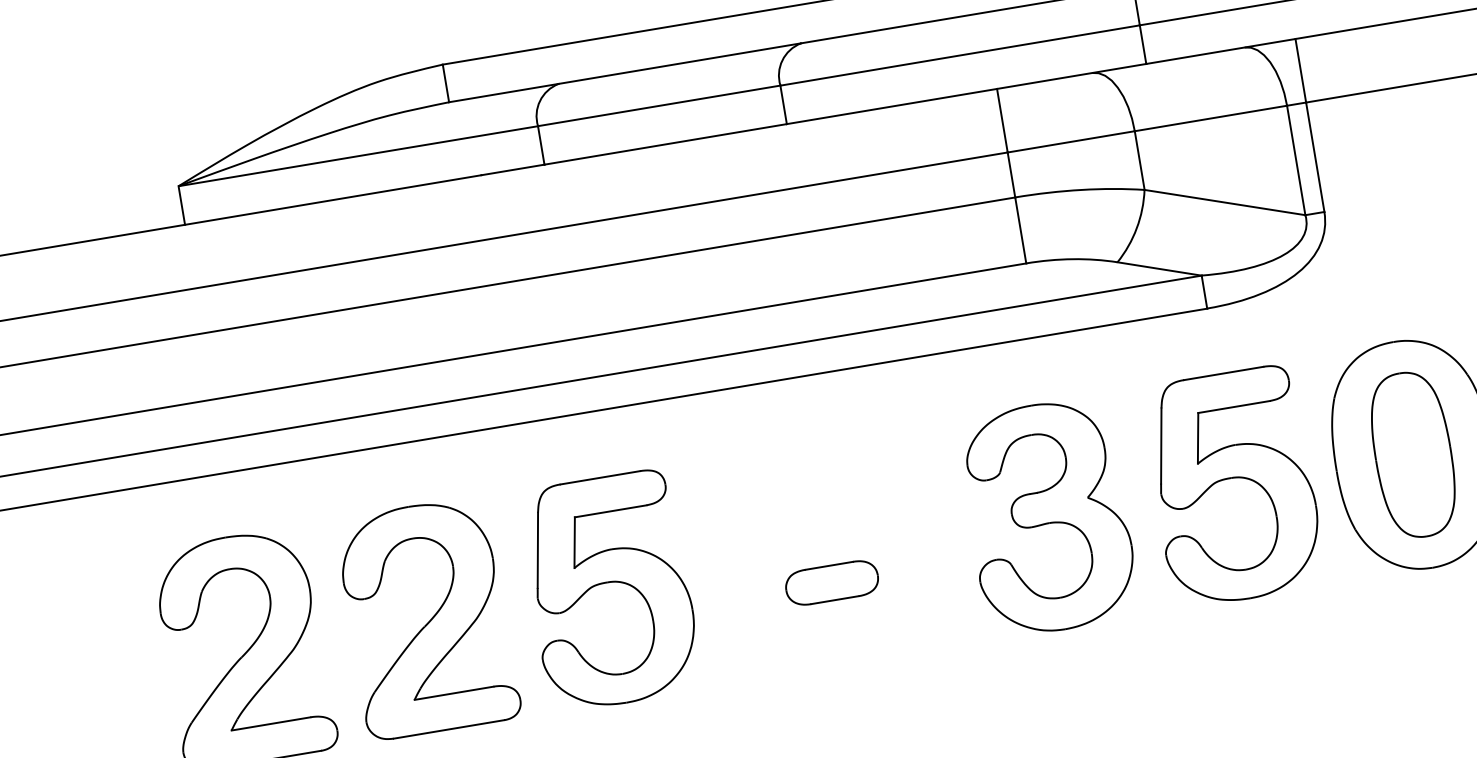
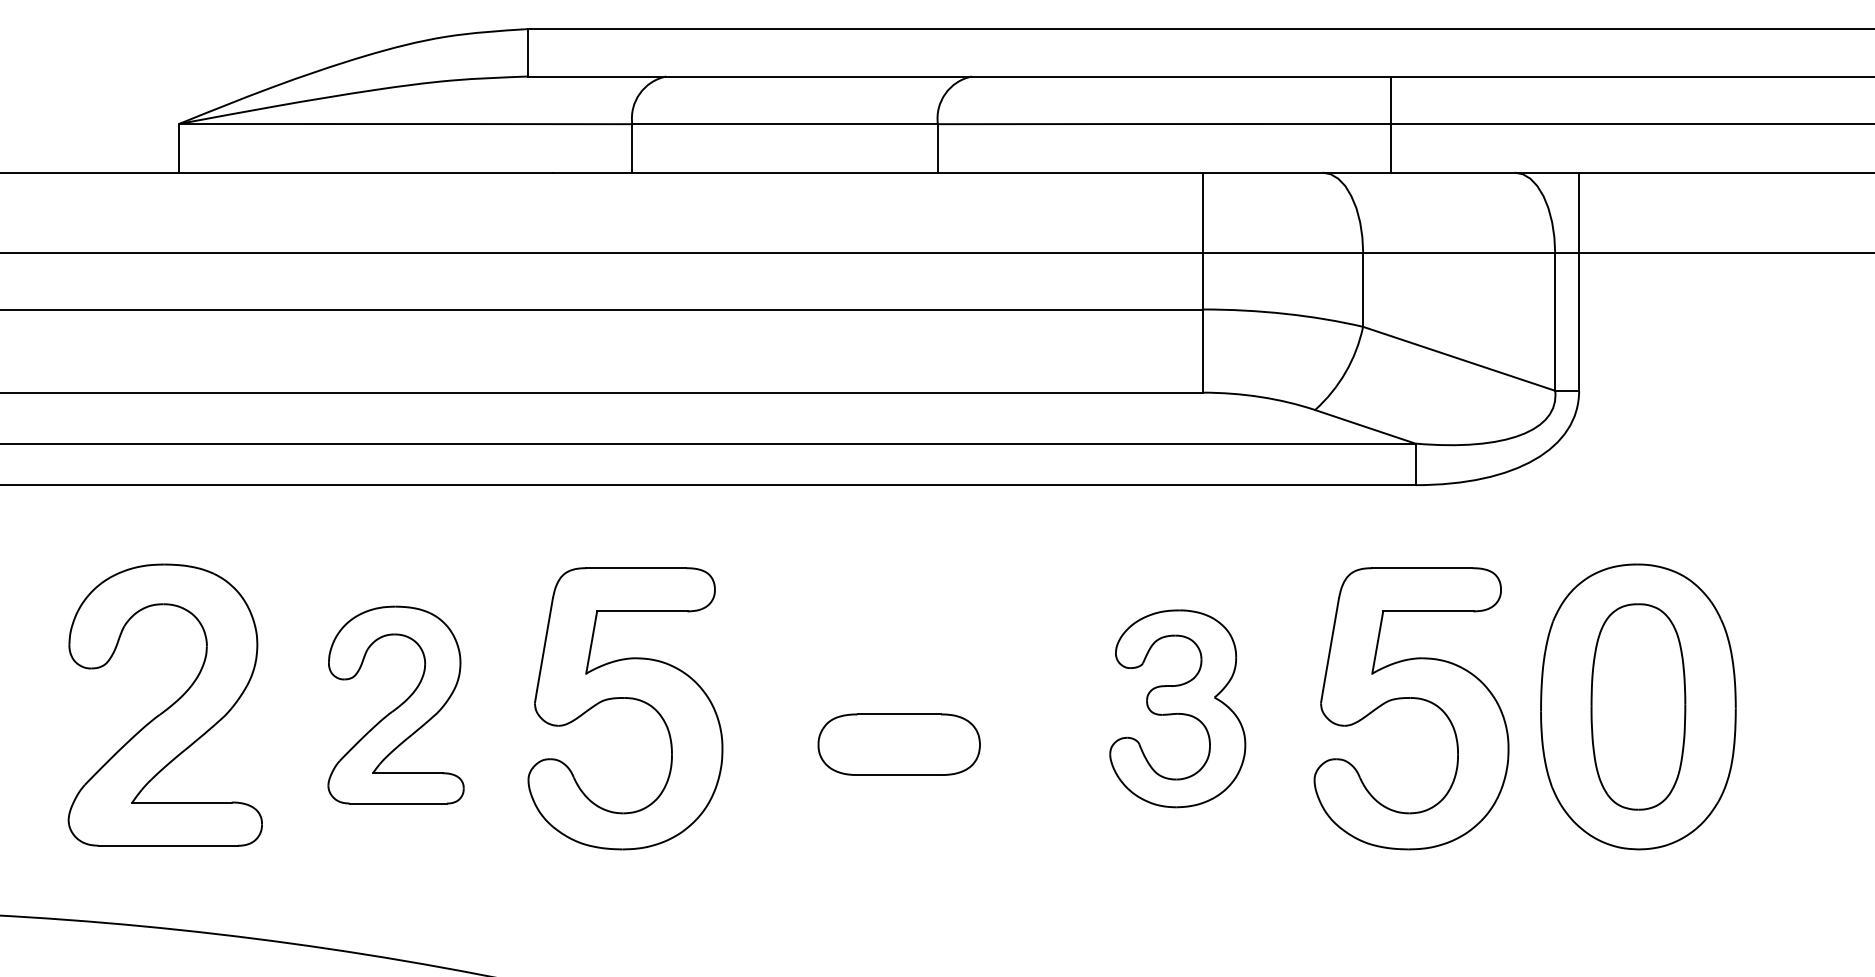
part: (1048, 517) -> (1177, 708), size x0.7
part: (831, 582) -> (898, 744), size x1.4
part: (427, 617) -> (395, 704), size x0.7

